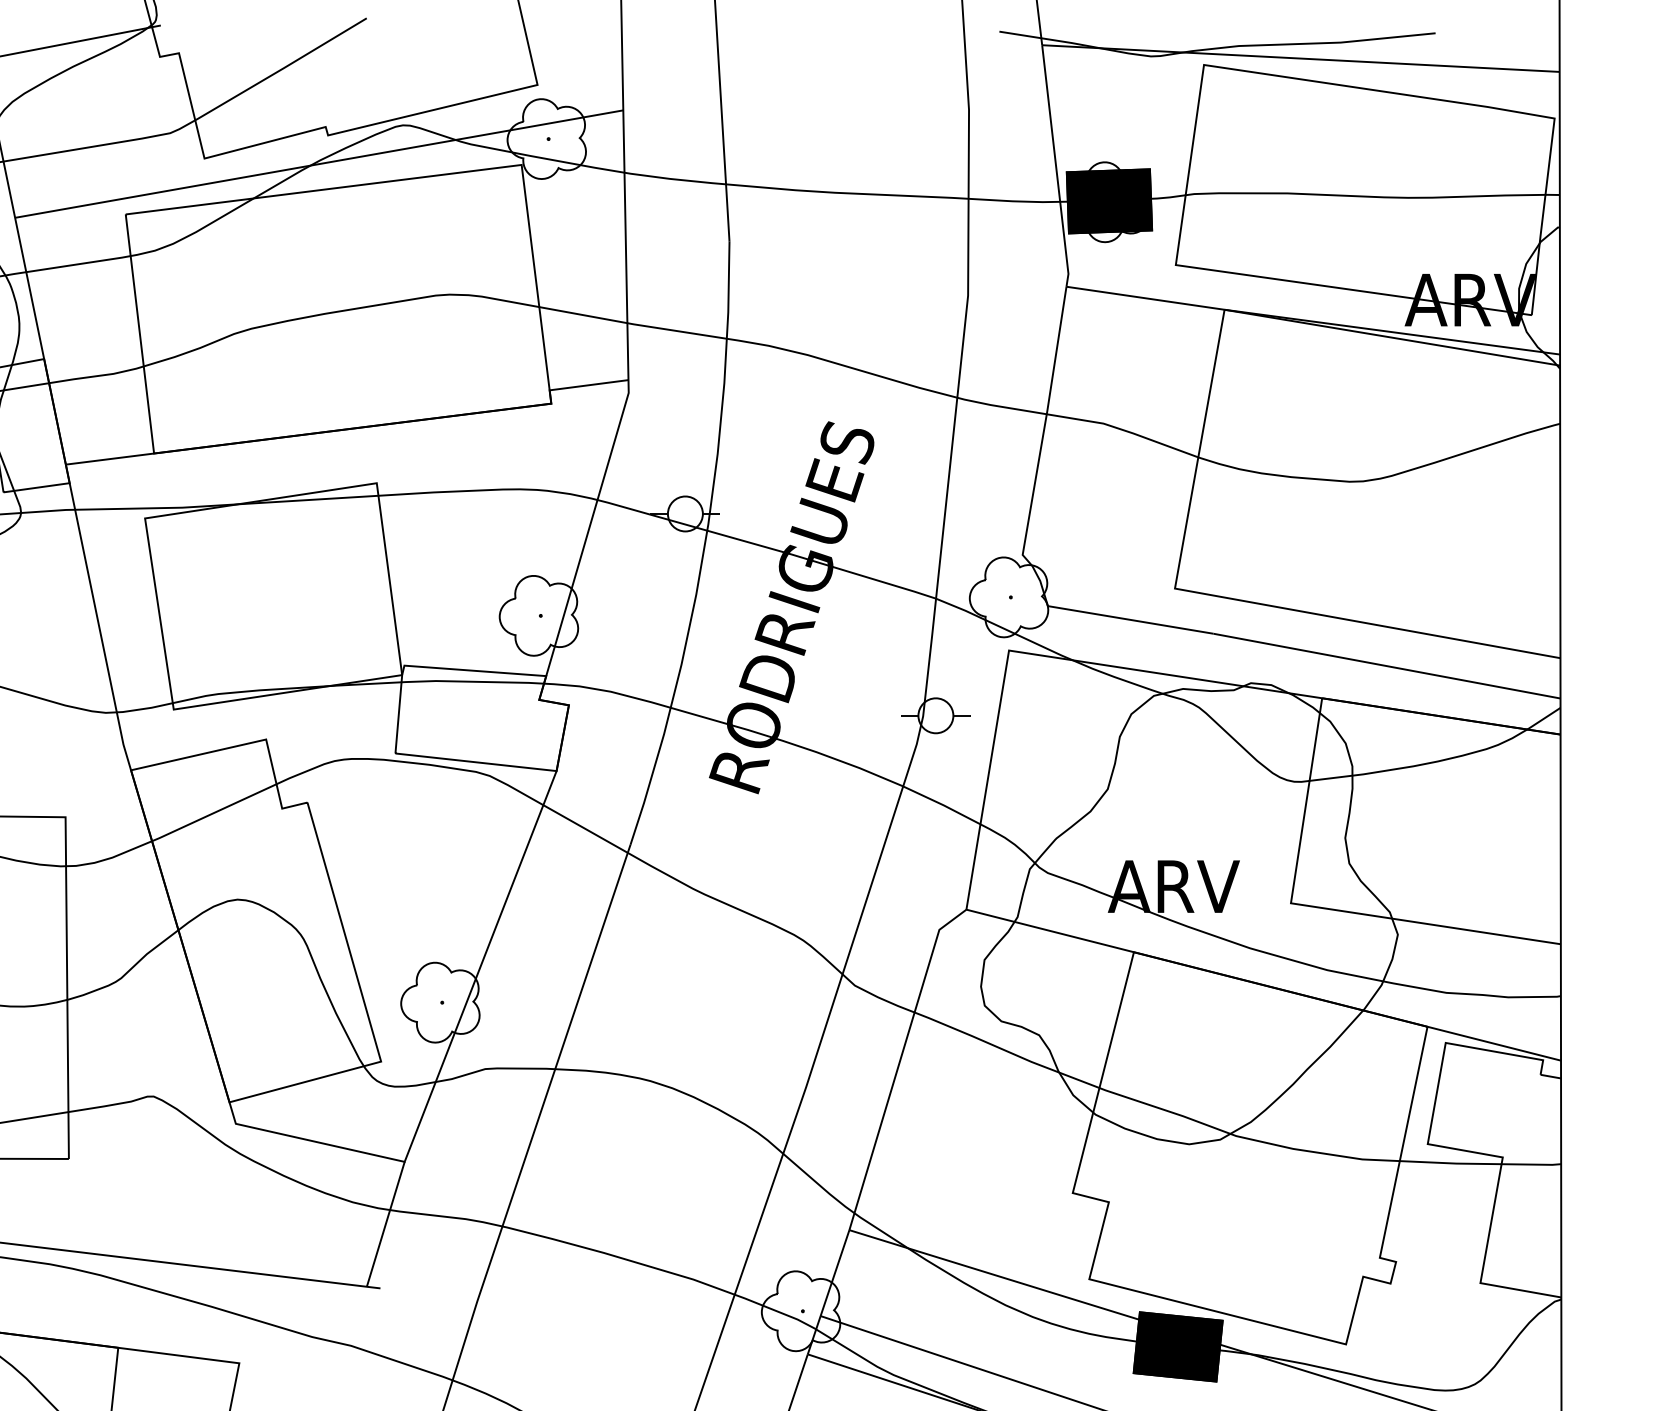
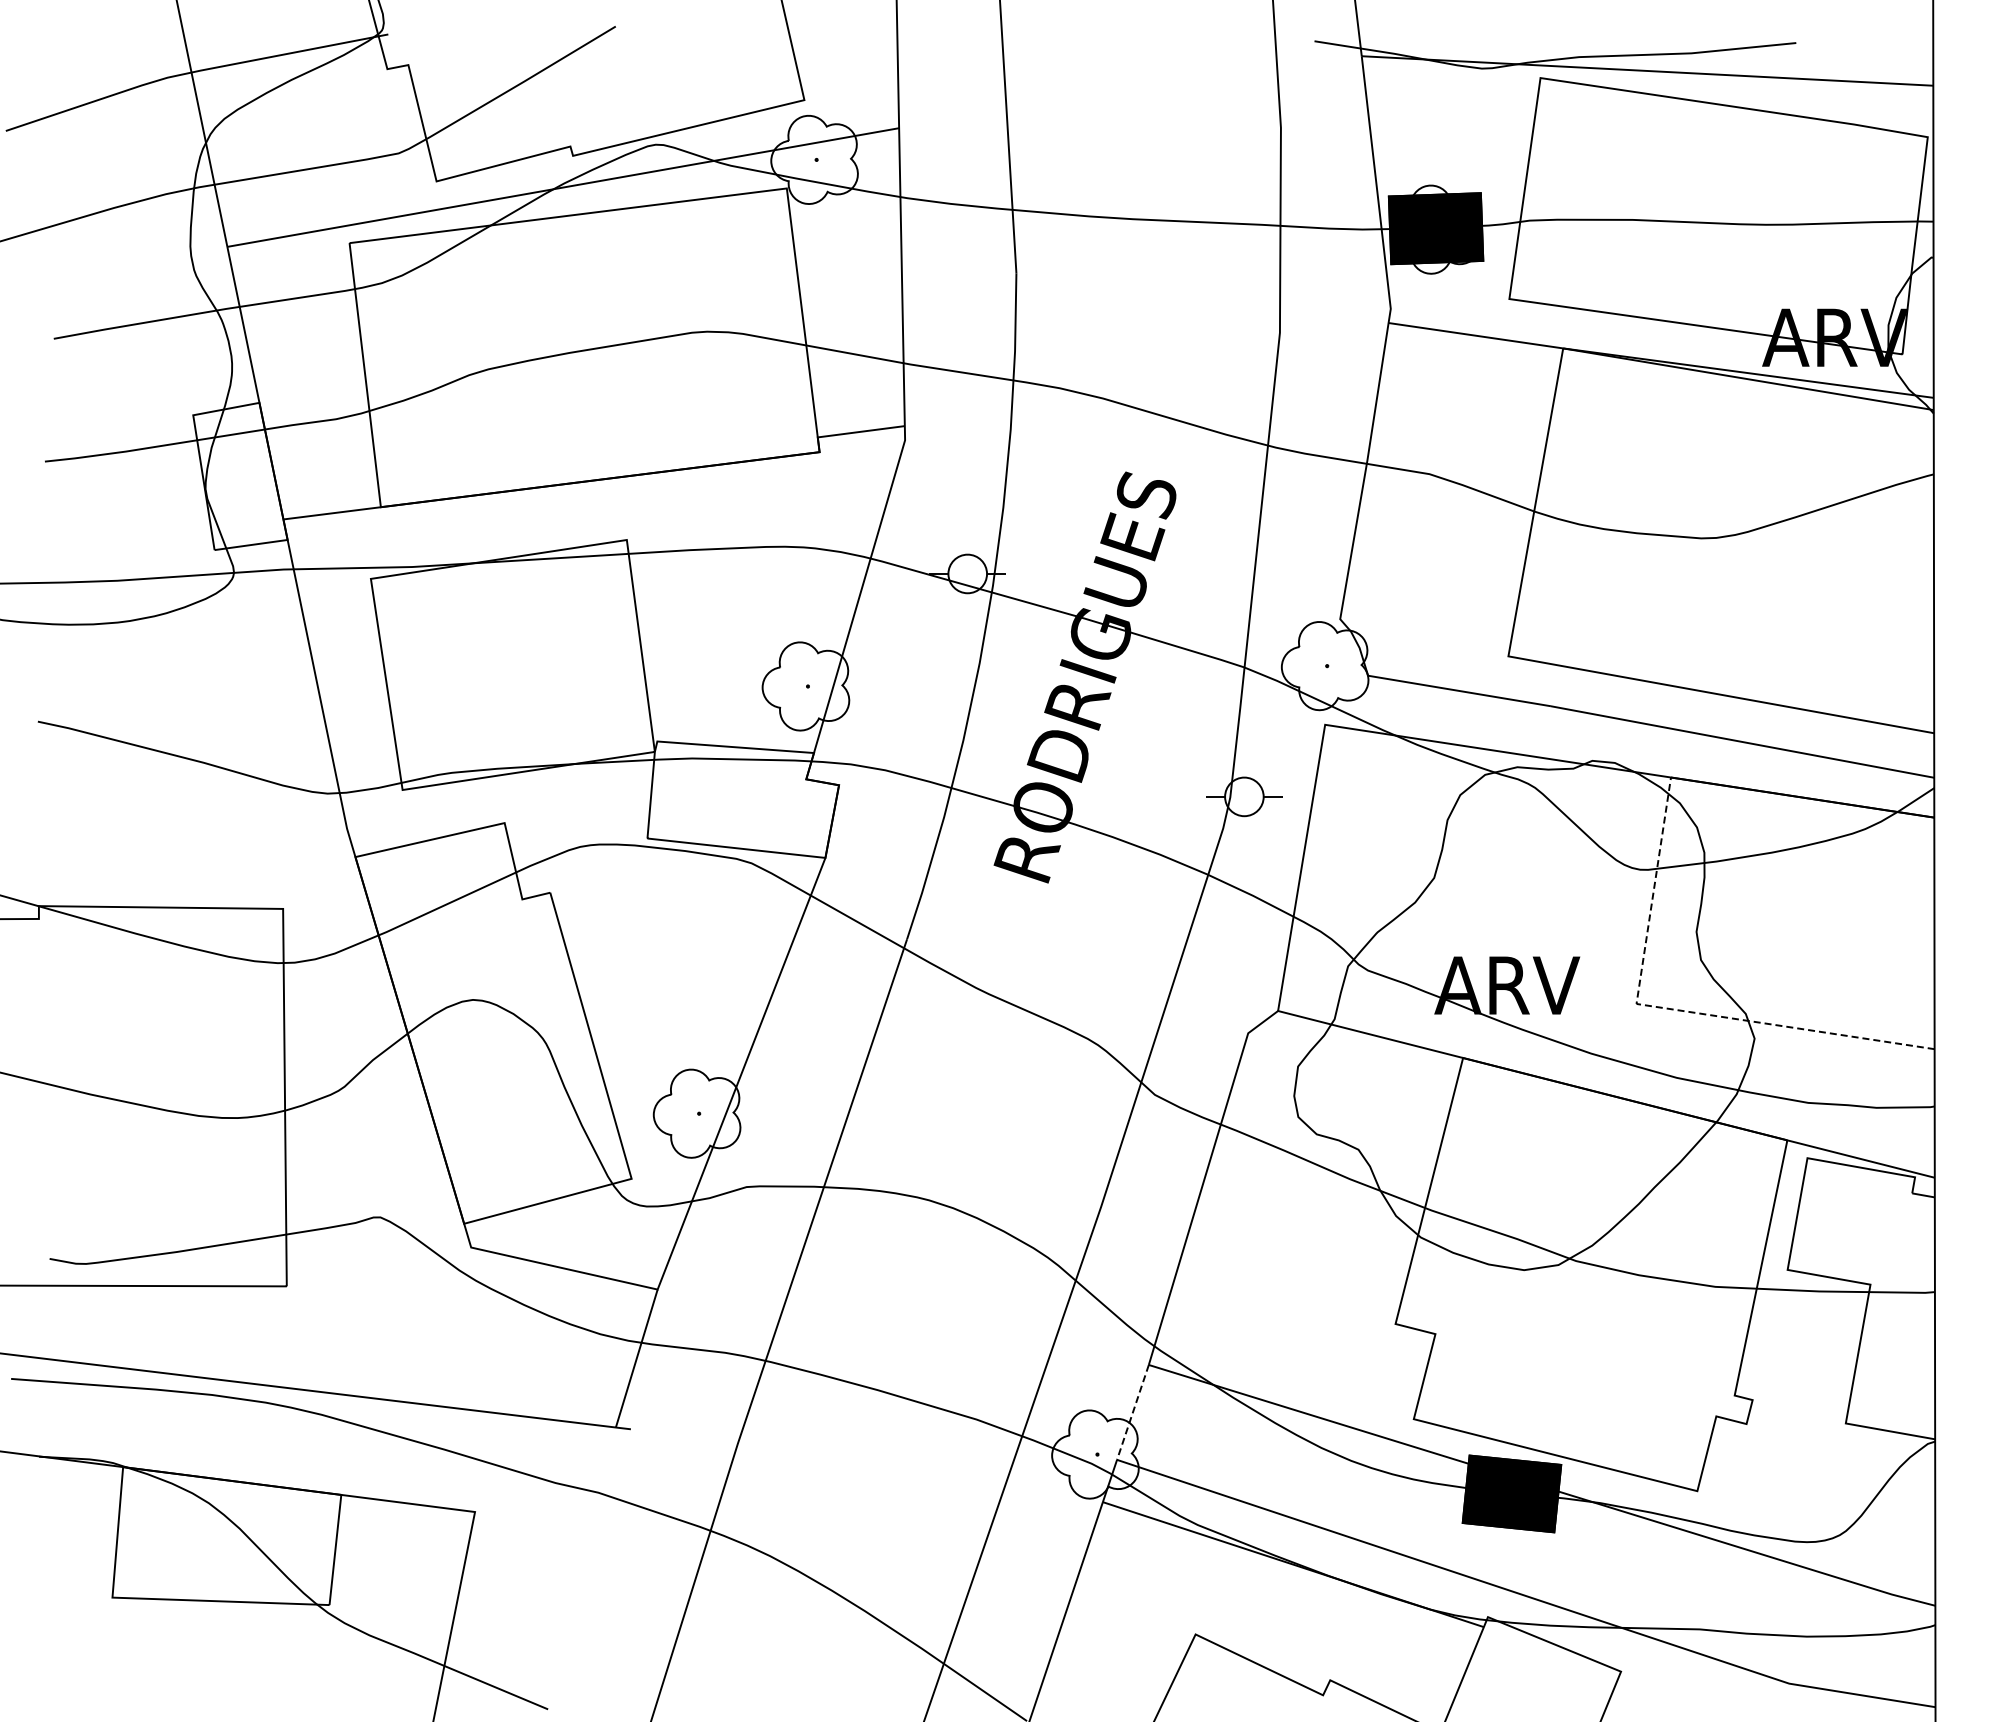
line: (1322, 908) -> (1671, 1009), solid -> dashed
line: (834, 1273) -> (1132, 1412), solid -> dashed

